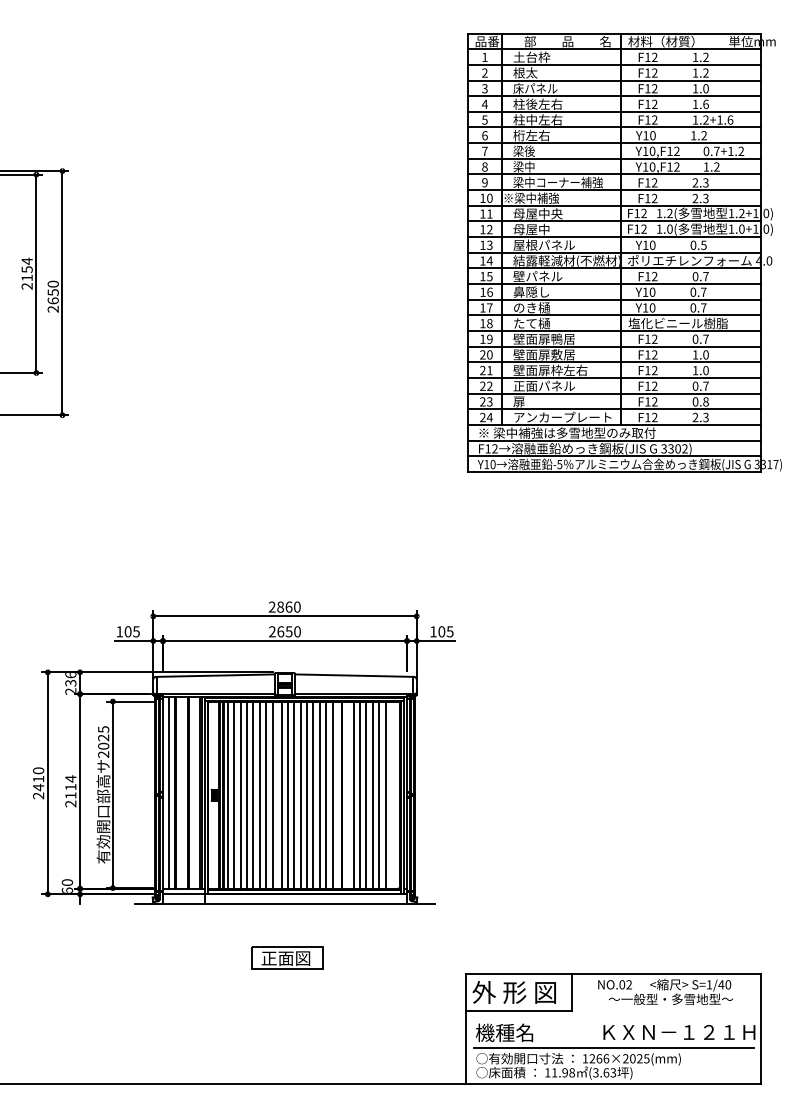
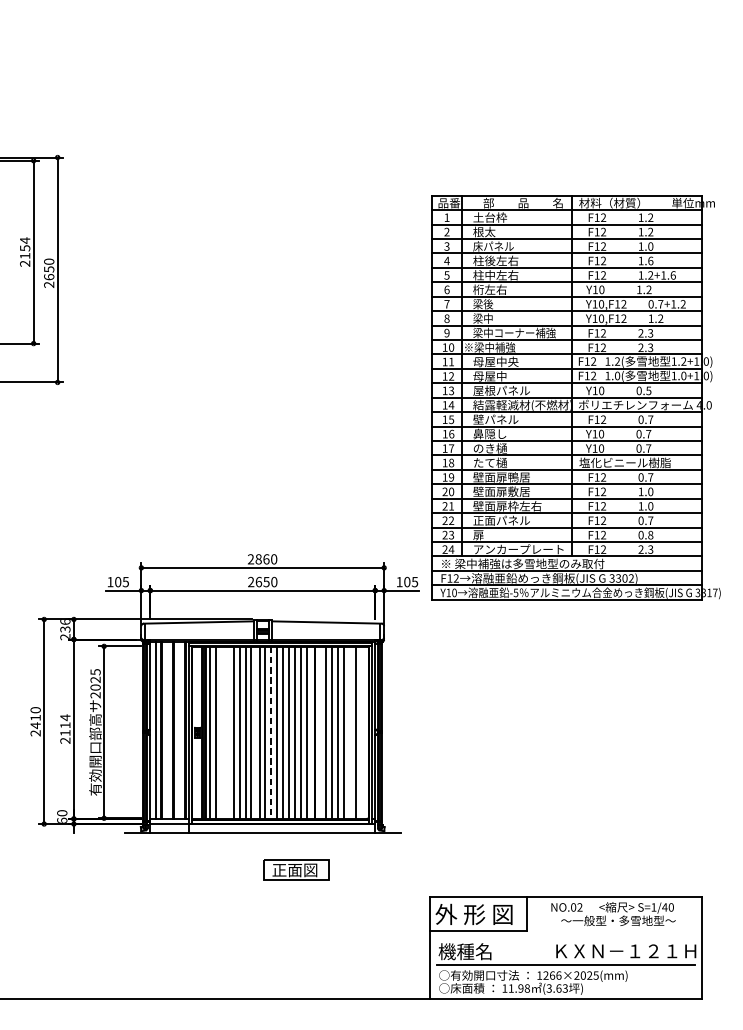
part: (624, 252) -> (575, 397), moved
line: (240, 795) -> (221, 732), removed
line: (246, 795) -> (227, 732), removed
line: (294, 795) -> (271, 732), solid -> dashed
line: (379, 795) -> (349, 732), removed
part: (287, 957) -> (296, 869), moved

